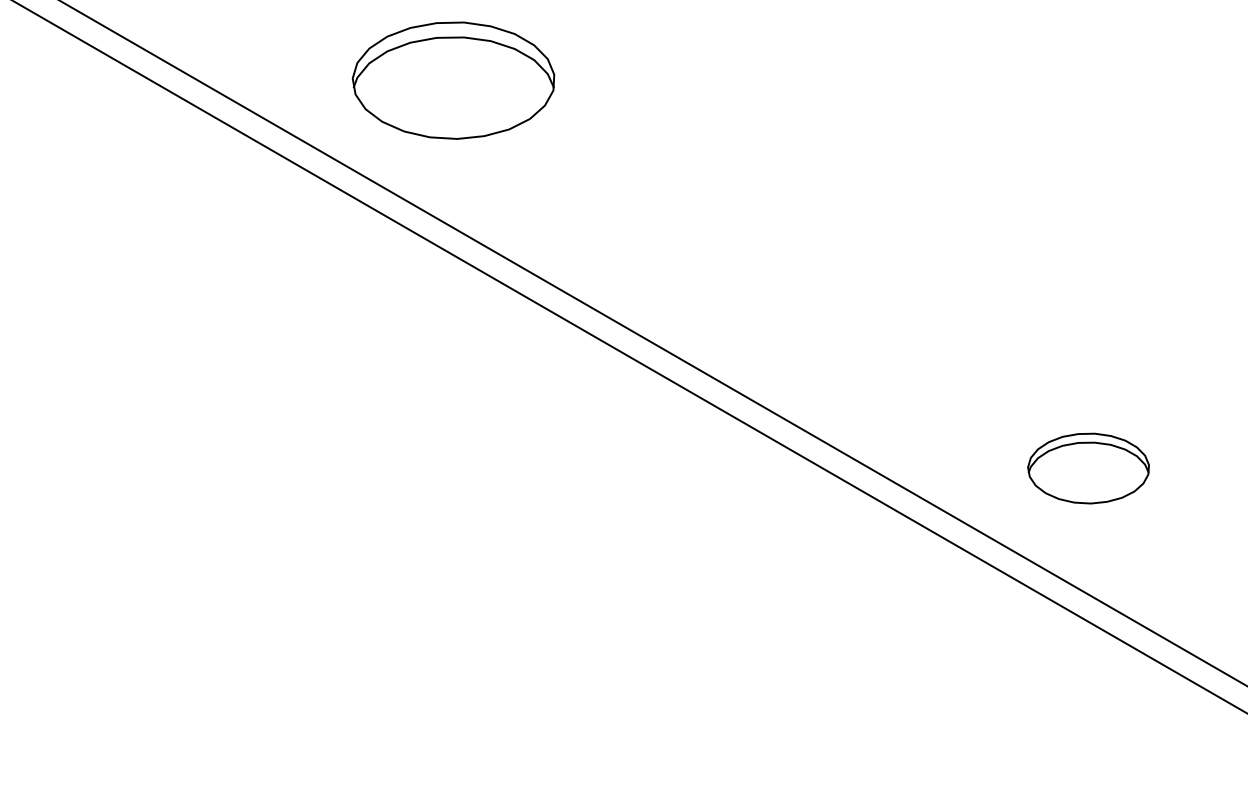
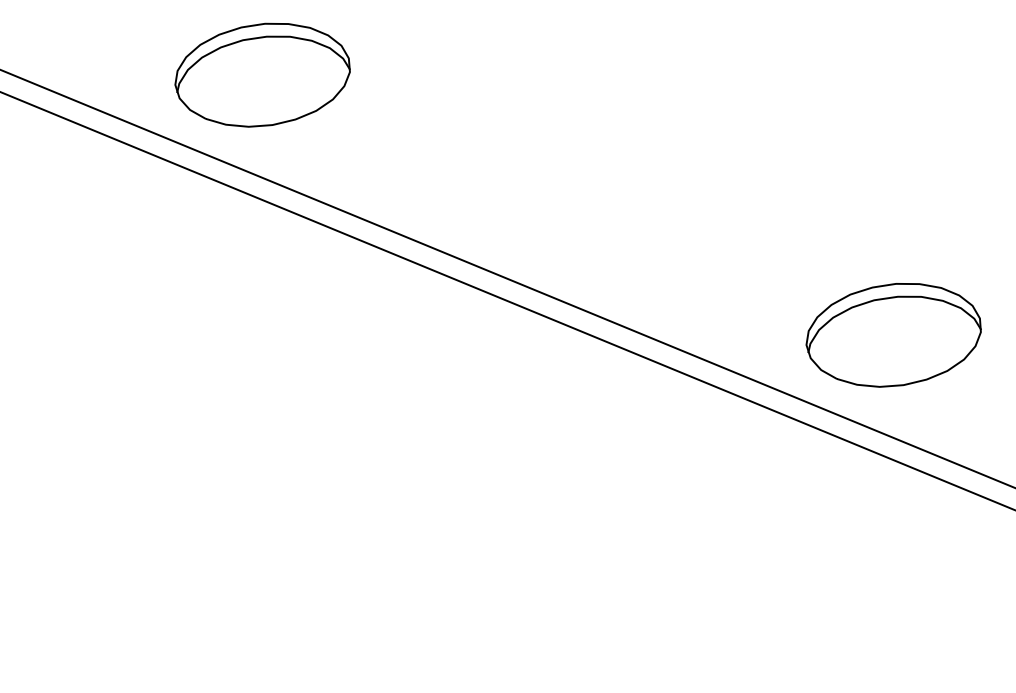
part: (453, 80) -> (262, 75), moved
part: (1088, 468) -> (893, 335), size x1.67

